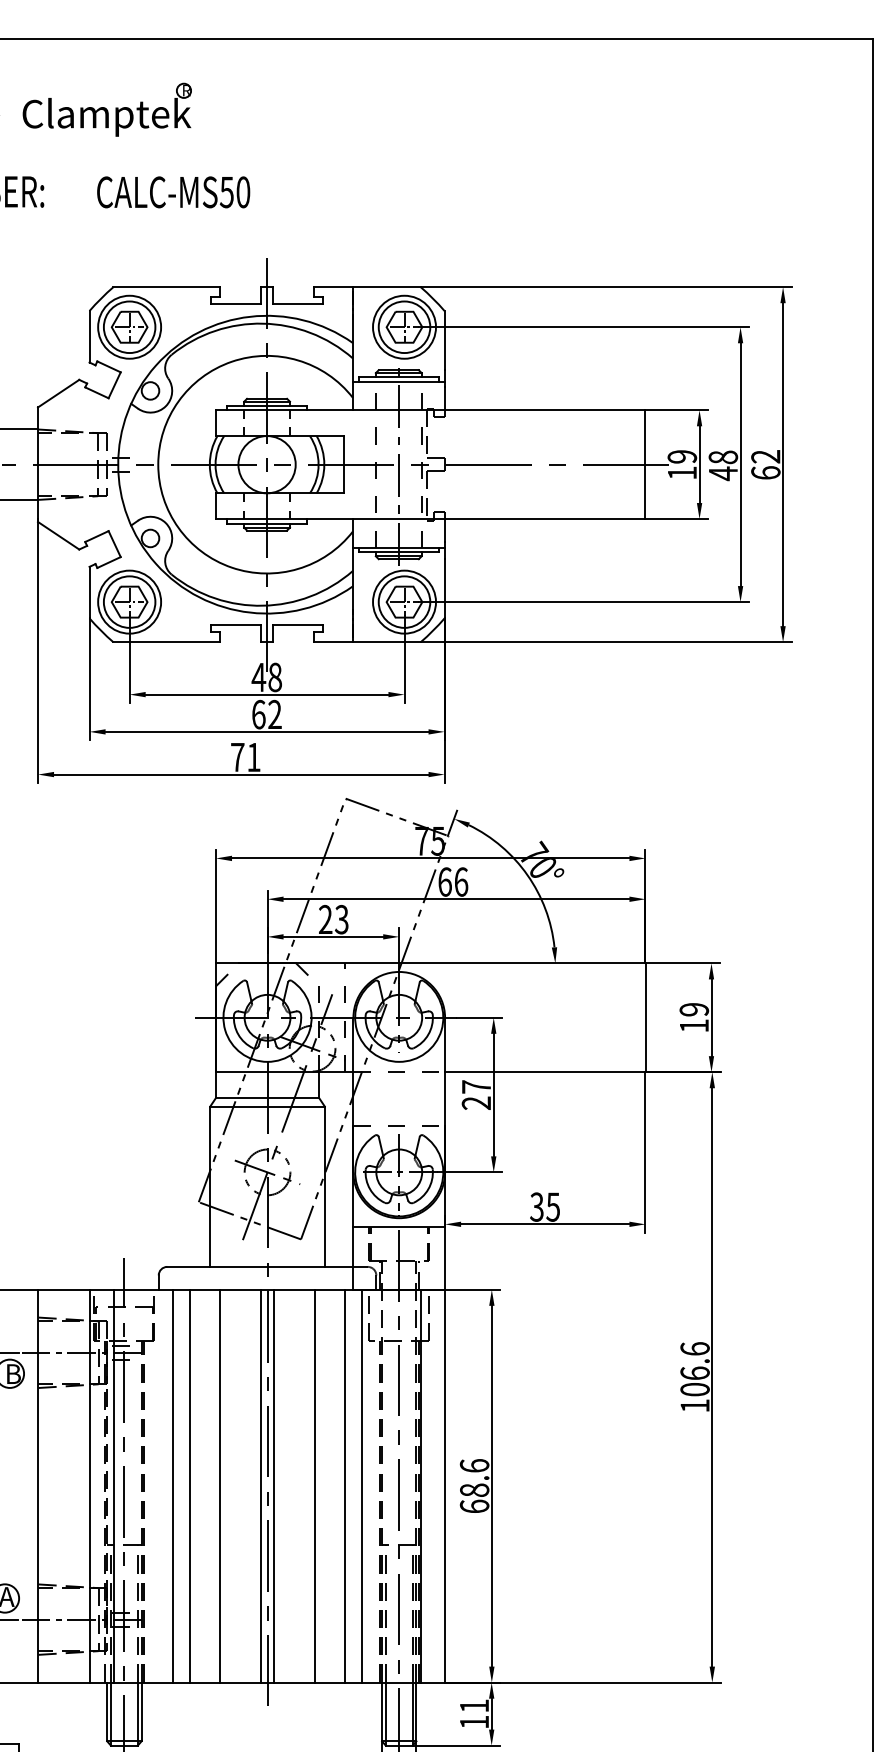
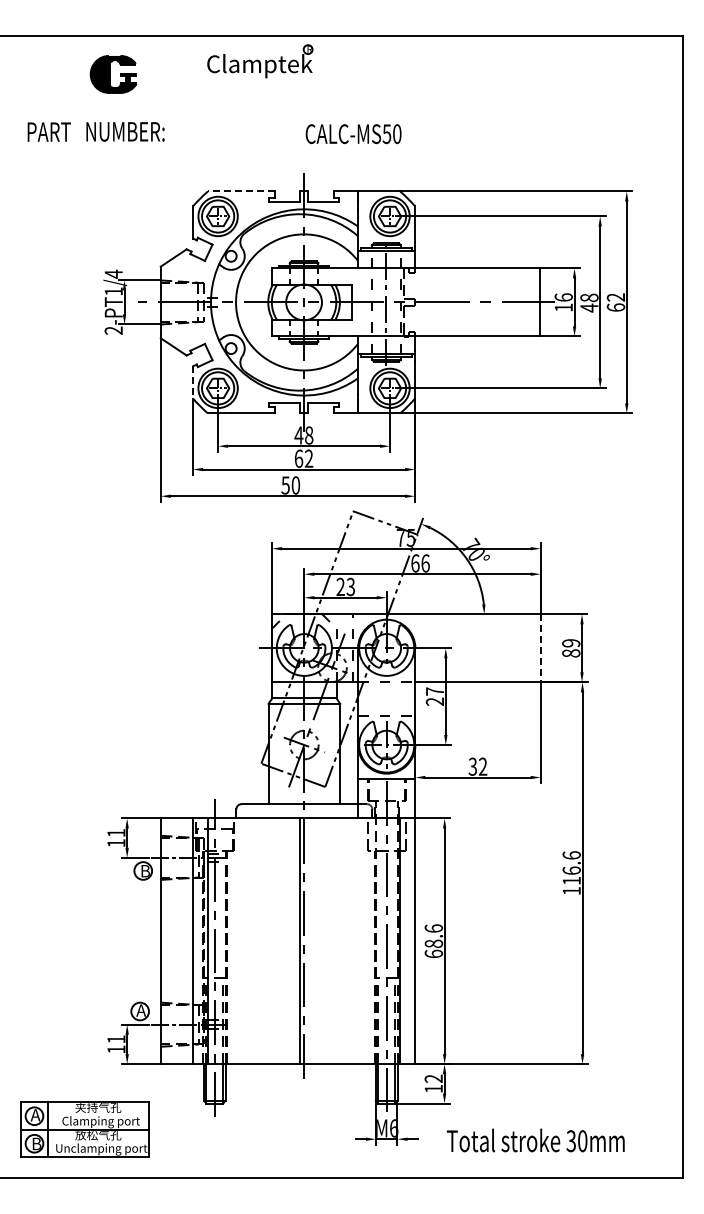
part: (107, 109) -> (260, 61), moved
text: (173, 192) -> (353, 134), moved
line: (165, 287) -> (240, 191), solid -> dashed
text: (681, 456) -> (563, 297), 19 -> 16
line: (90, 592) -> (193, 382), solid -> dashed
text: (245, 757) -> (290, 485), 71 -> 50
line: (645, 1018) -> (540, 648), solid -> dashed
text: (694, 1026) -> (571, 653), 19 -> 89
text: (552, 1206) -> (482, 766), 35 -> 32
text: (694, 1389) -> (571, 880), 106.6 -> 116.6
line: (173, 1486) -> (245, 941), removed
line: (190, 1486) -> (256, 941), removed
line: (219, 1486) -> (274, 941), removed
line: (274, 1486) -> (308, 941), removed
line: (314, 1486) -> (333, 941), removed
line: (344, 1486) -> (352, 941), removed
line: (362, 1486) -> (363, 941), removed
text: (474, 1705) -> (433, 1078), 11 -> 12

